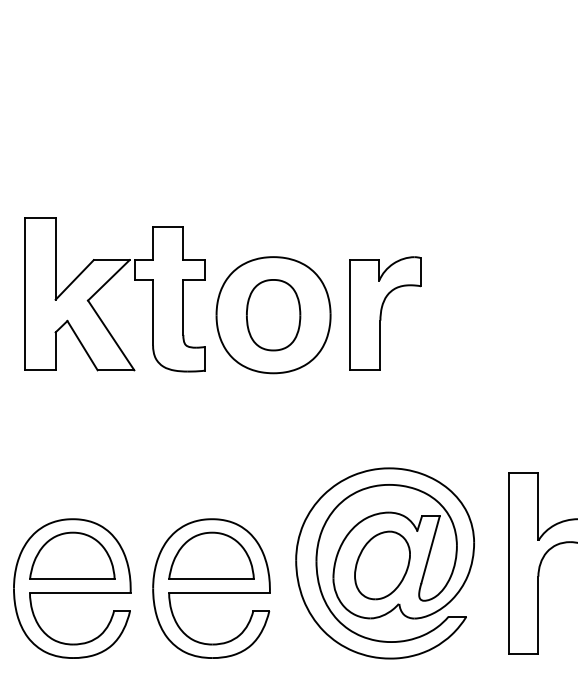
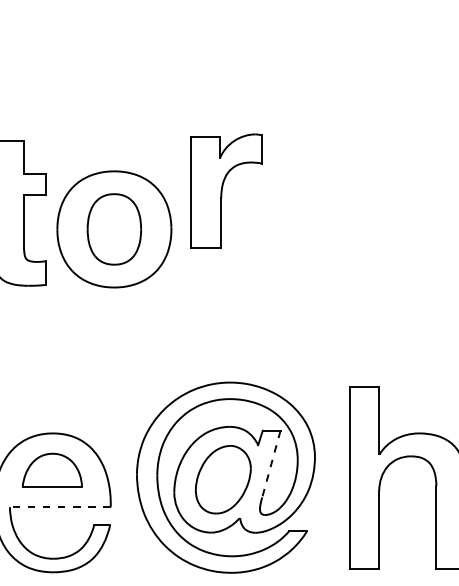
part: (385, 313) -> (226, 190), moved
line: (430, 549) -> (271, 463), solid -> dashed
part: (211, 555) -> (52, 469), size x0.7
line: (219, 592) -> (60, 506), solid -> dashed

